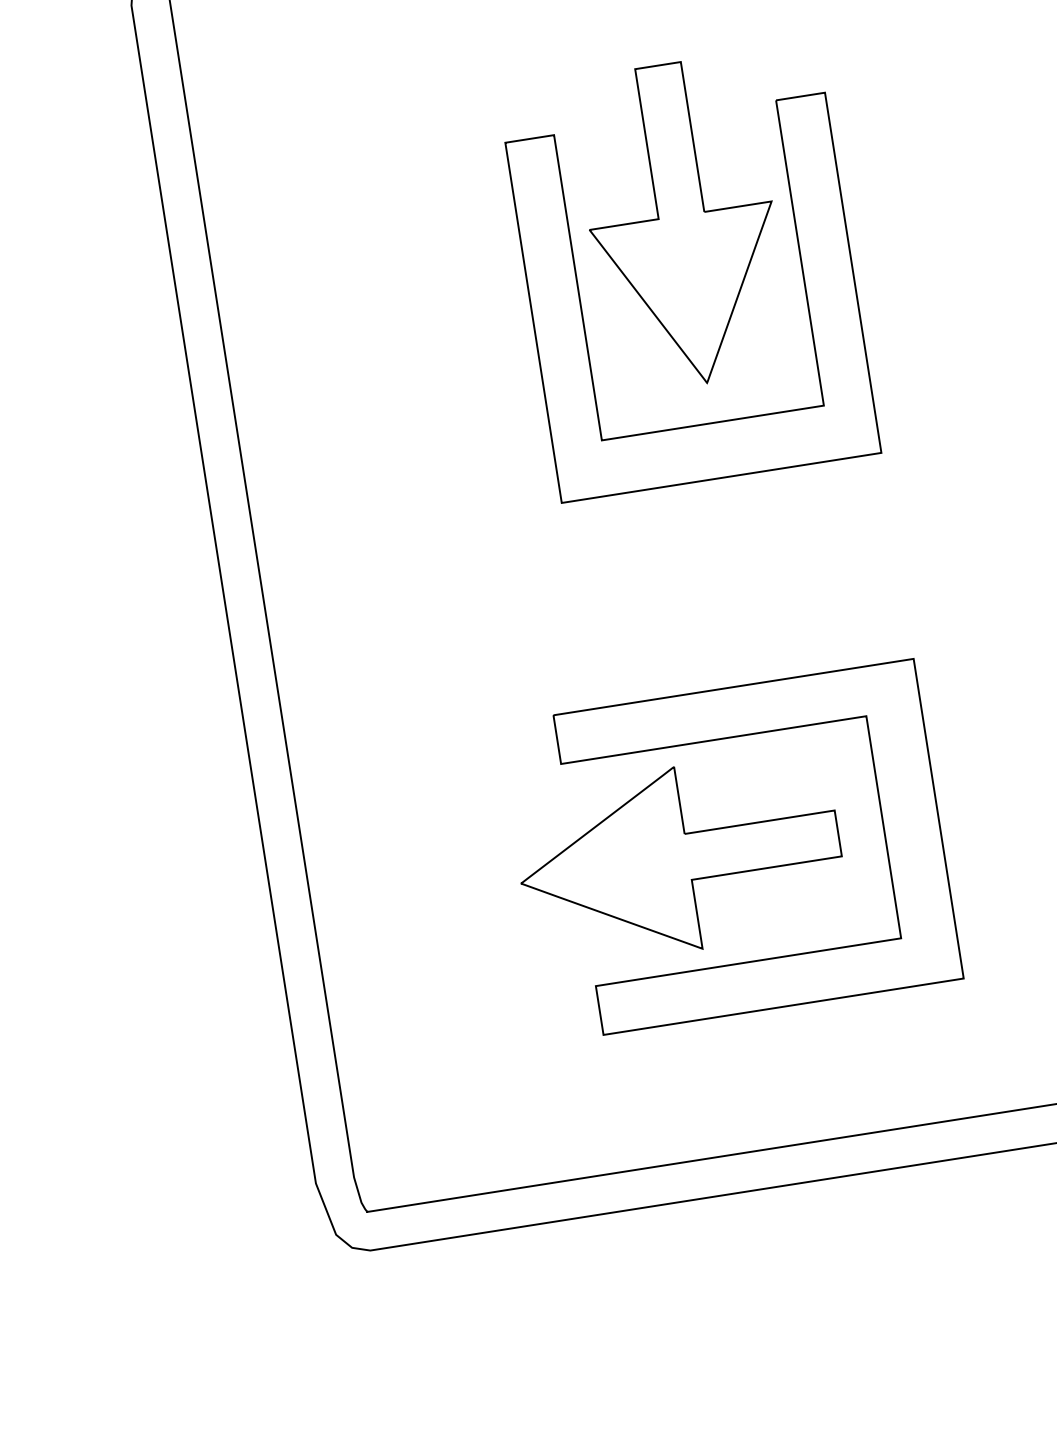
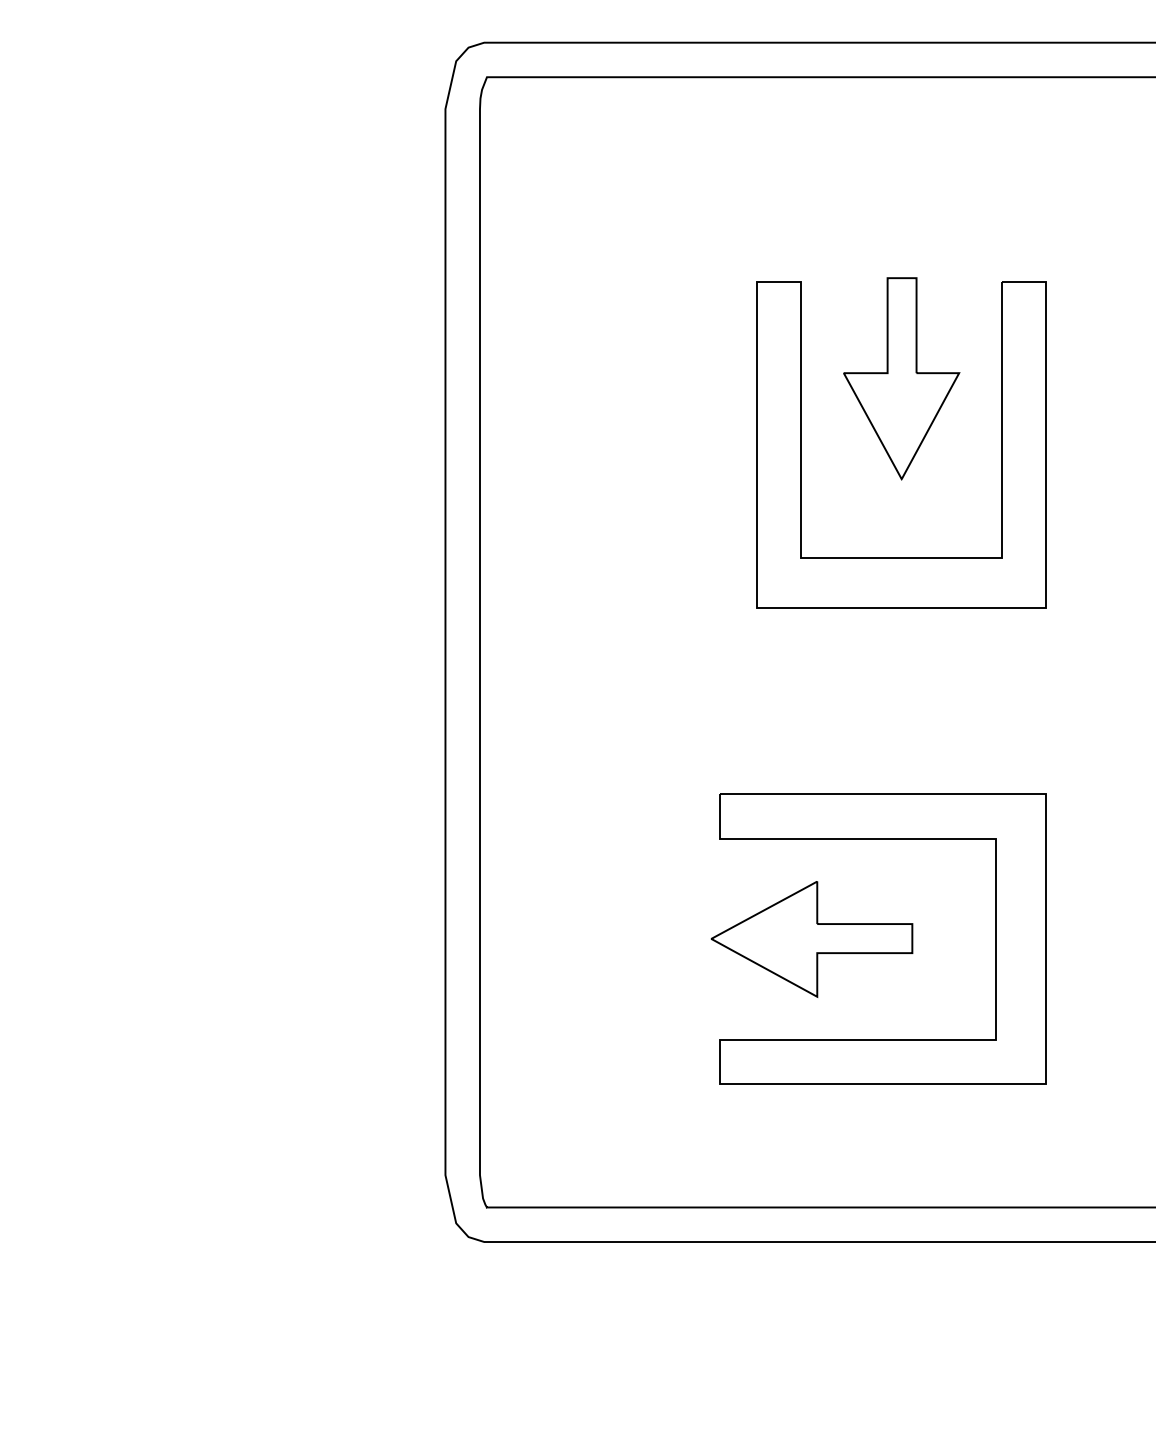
part: (681, 224) -> (901, 378), size x0.7
part: (679, 859) -> (811, 939), size x0.7

